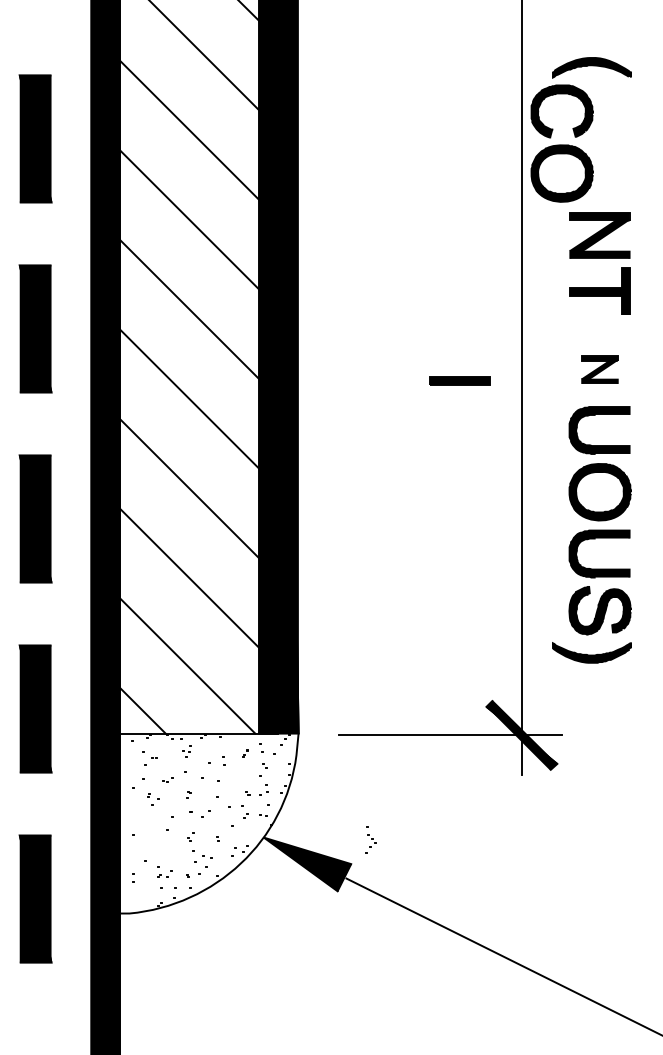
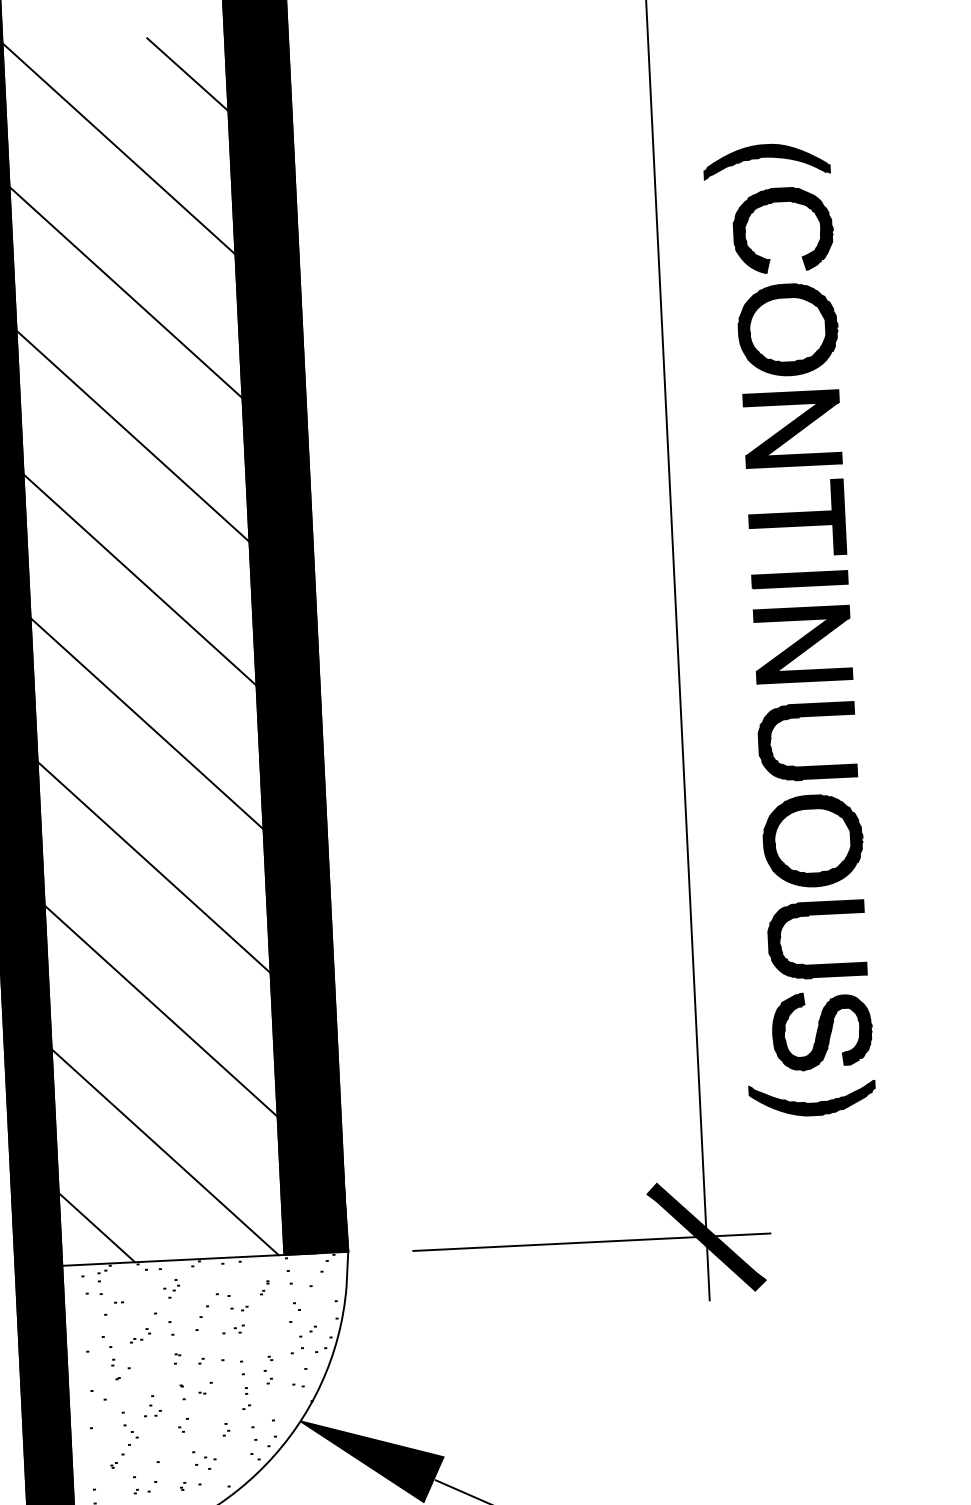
part: (561, 143) -> (784, 281), moved
part: (599, 369) -> (802, 644), size x1.67
part: (459, 380) -> (799, 578), moved
part: (245, 804) -> (268, 1369), size x0.62
part: (370, 839) -> (128, 1432), moved
part: (202, 858) -> (203, 1459), size x0.71

